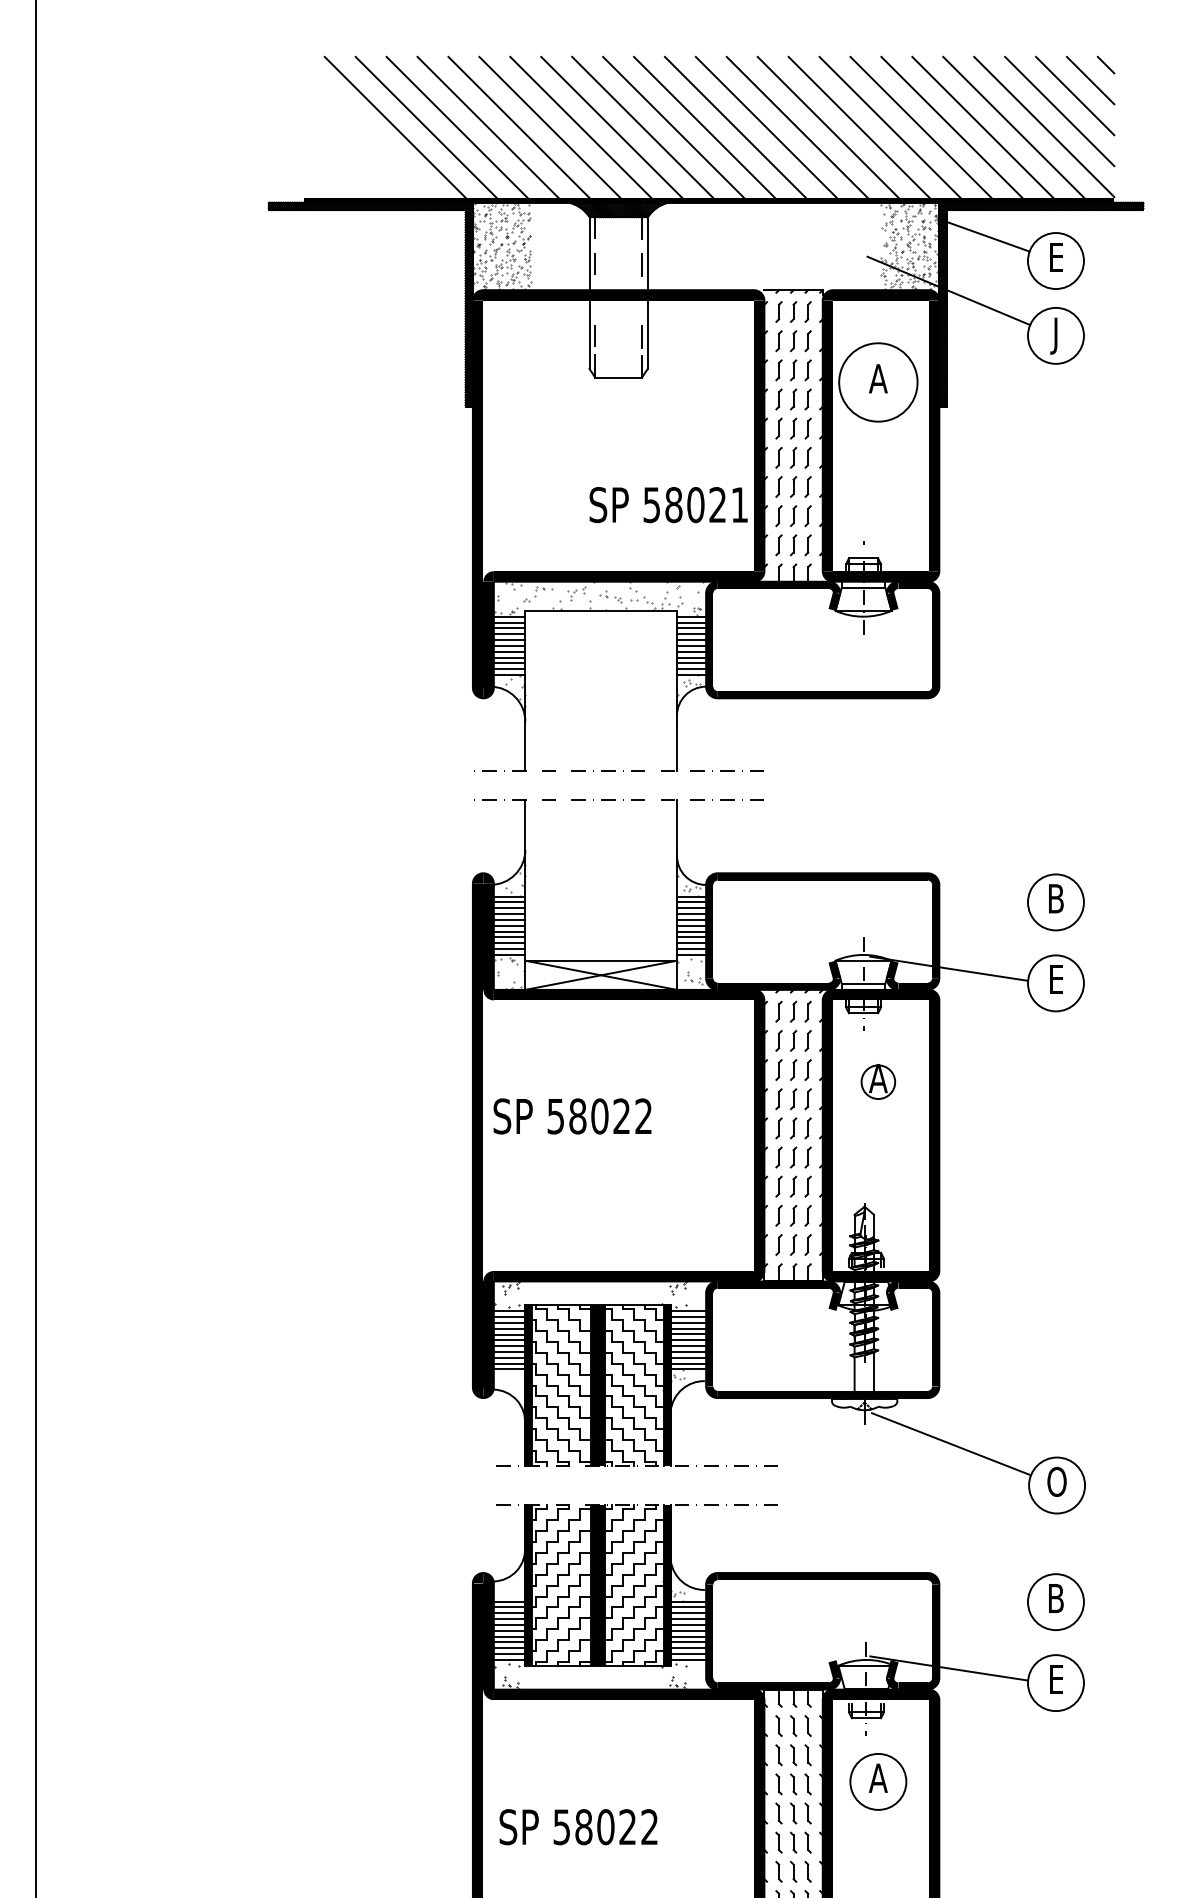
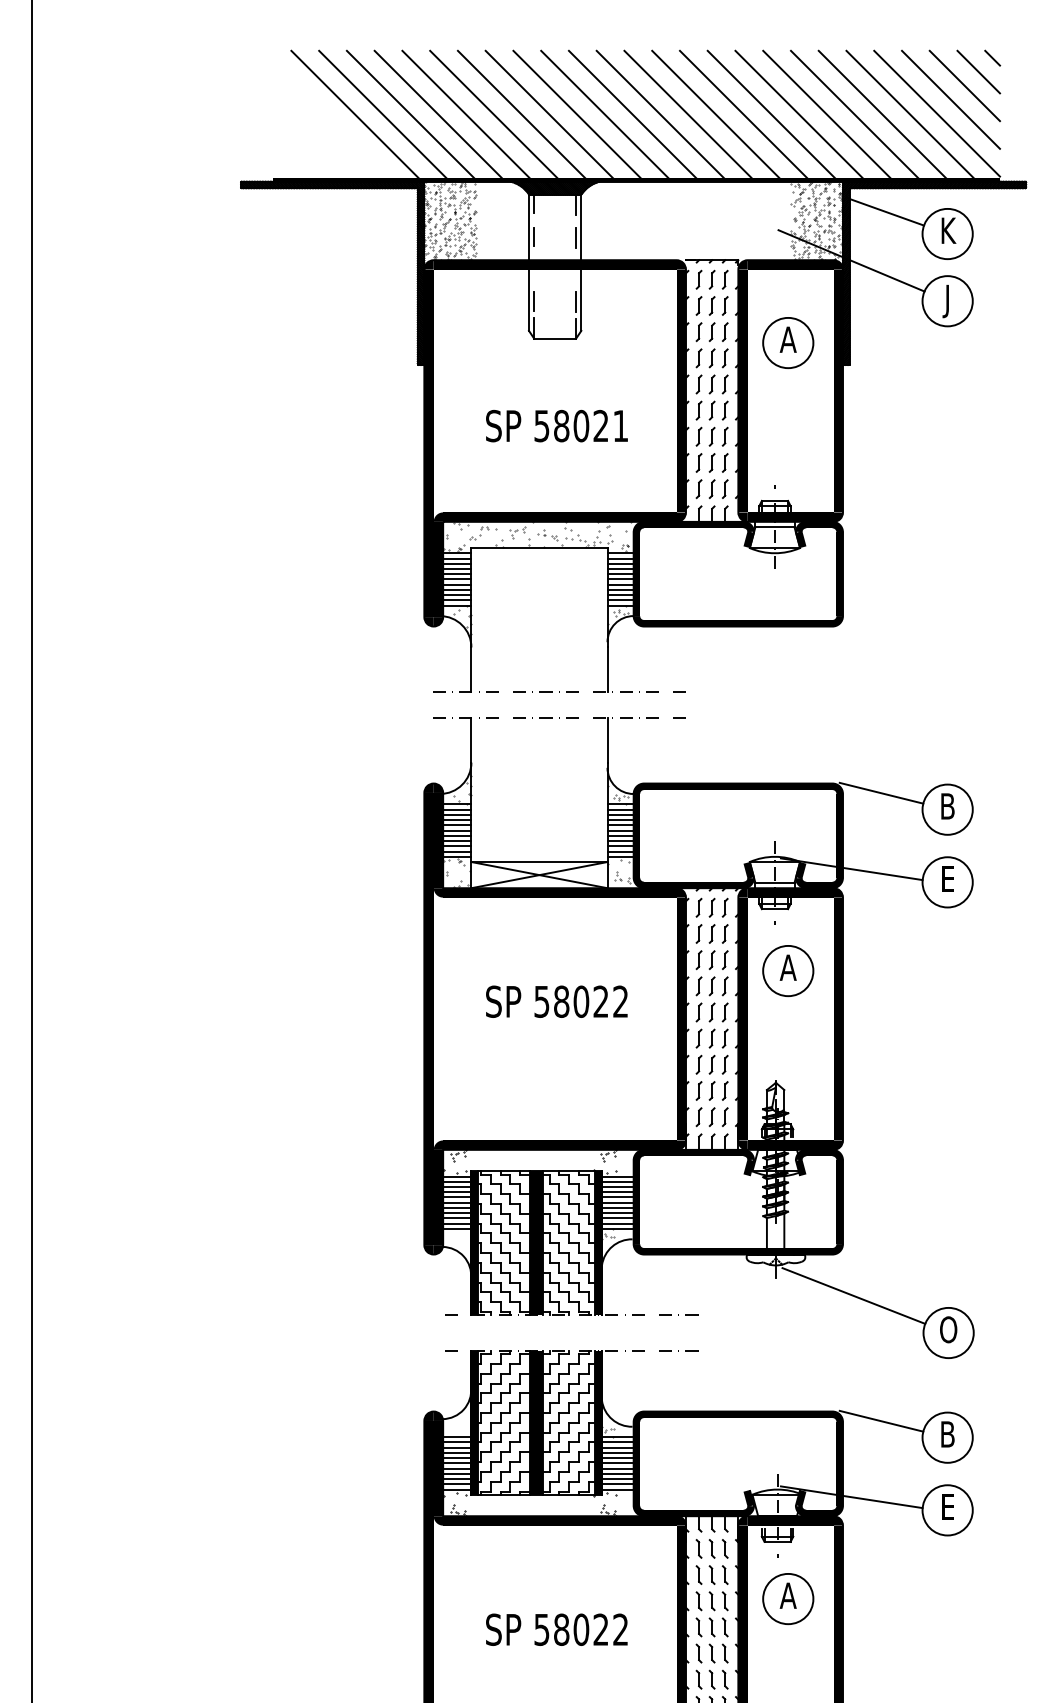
text: (1057, 256) -> (949, 229), E -> K
circle: (878, 382) -> (788, 343), size x0.71
text: (668, 505) -> (556, 426), moved
line: (981, 883) -> (880, 792), added
circle: (878, 1082) -> (788, 971), size x1.67
text: (572, 1116) -> (556, 1001), moved
line: (981, 1583) -> (880, 1420), added
text: (578, 1827) -> (556, 1630), moved

